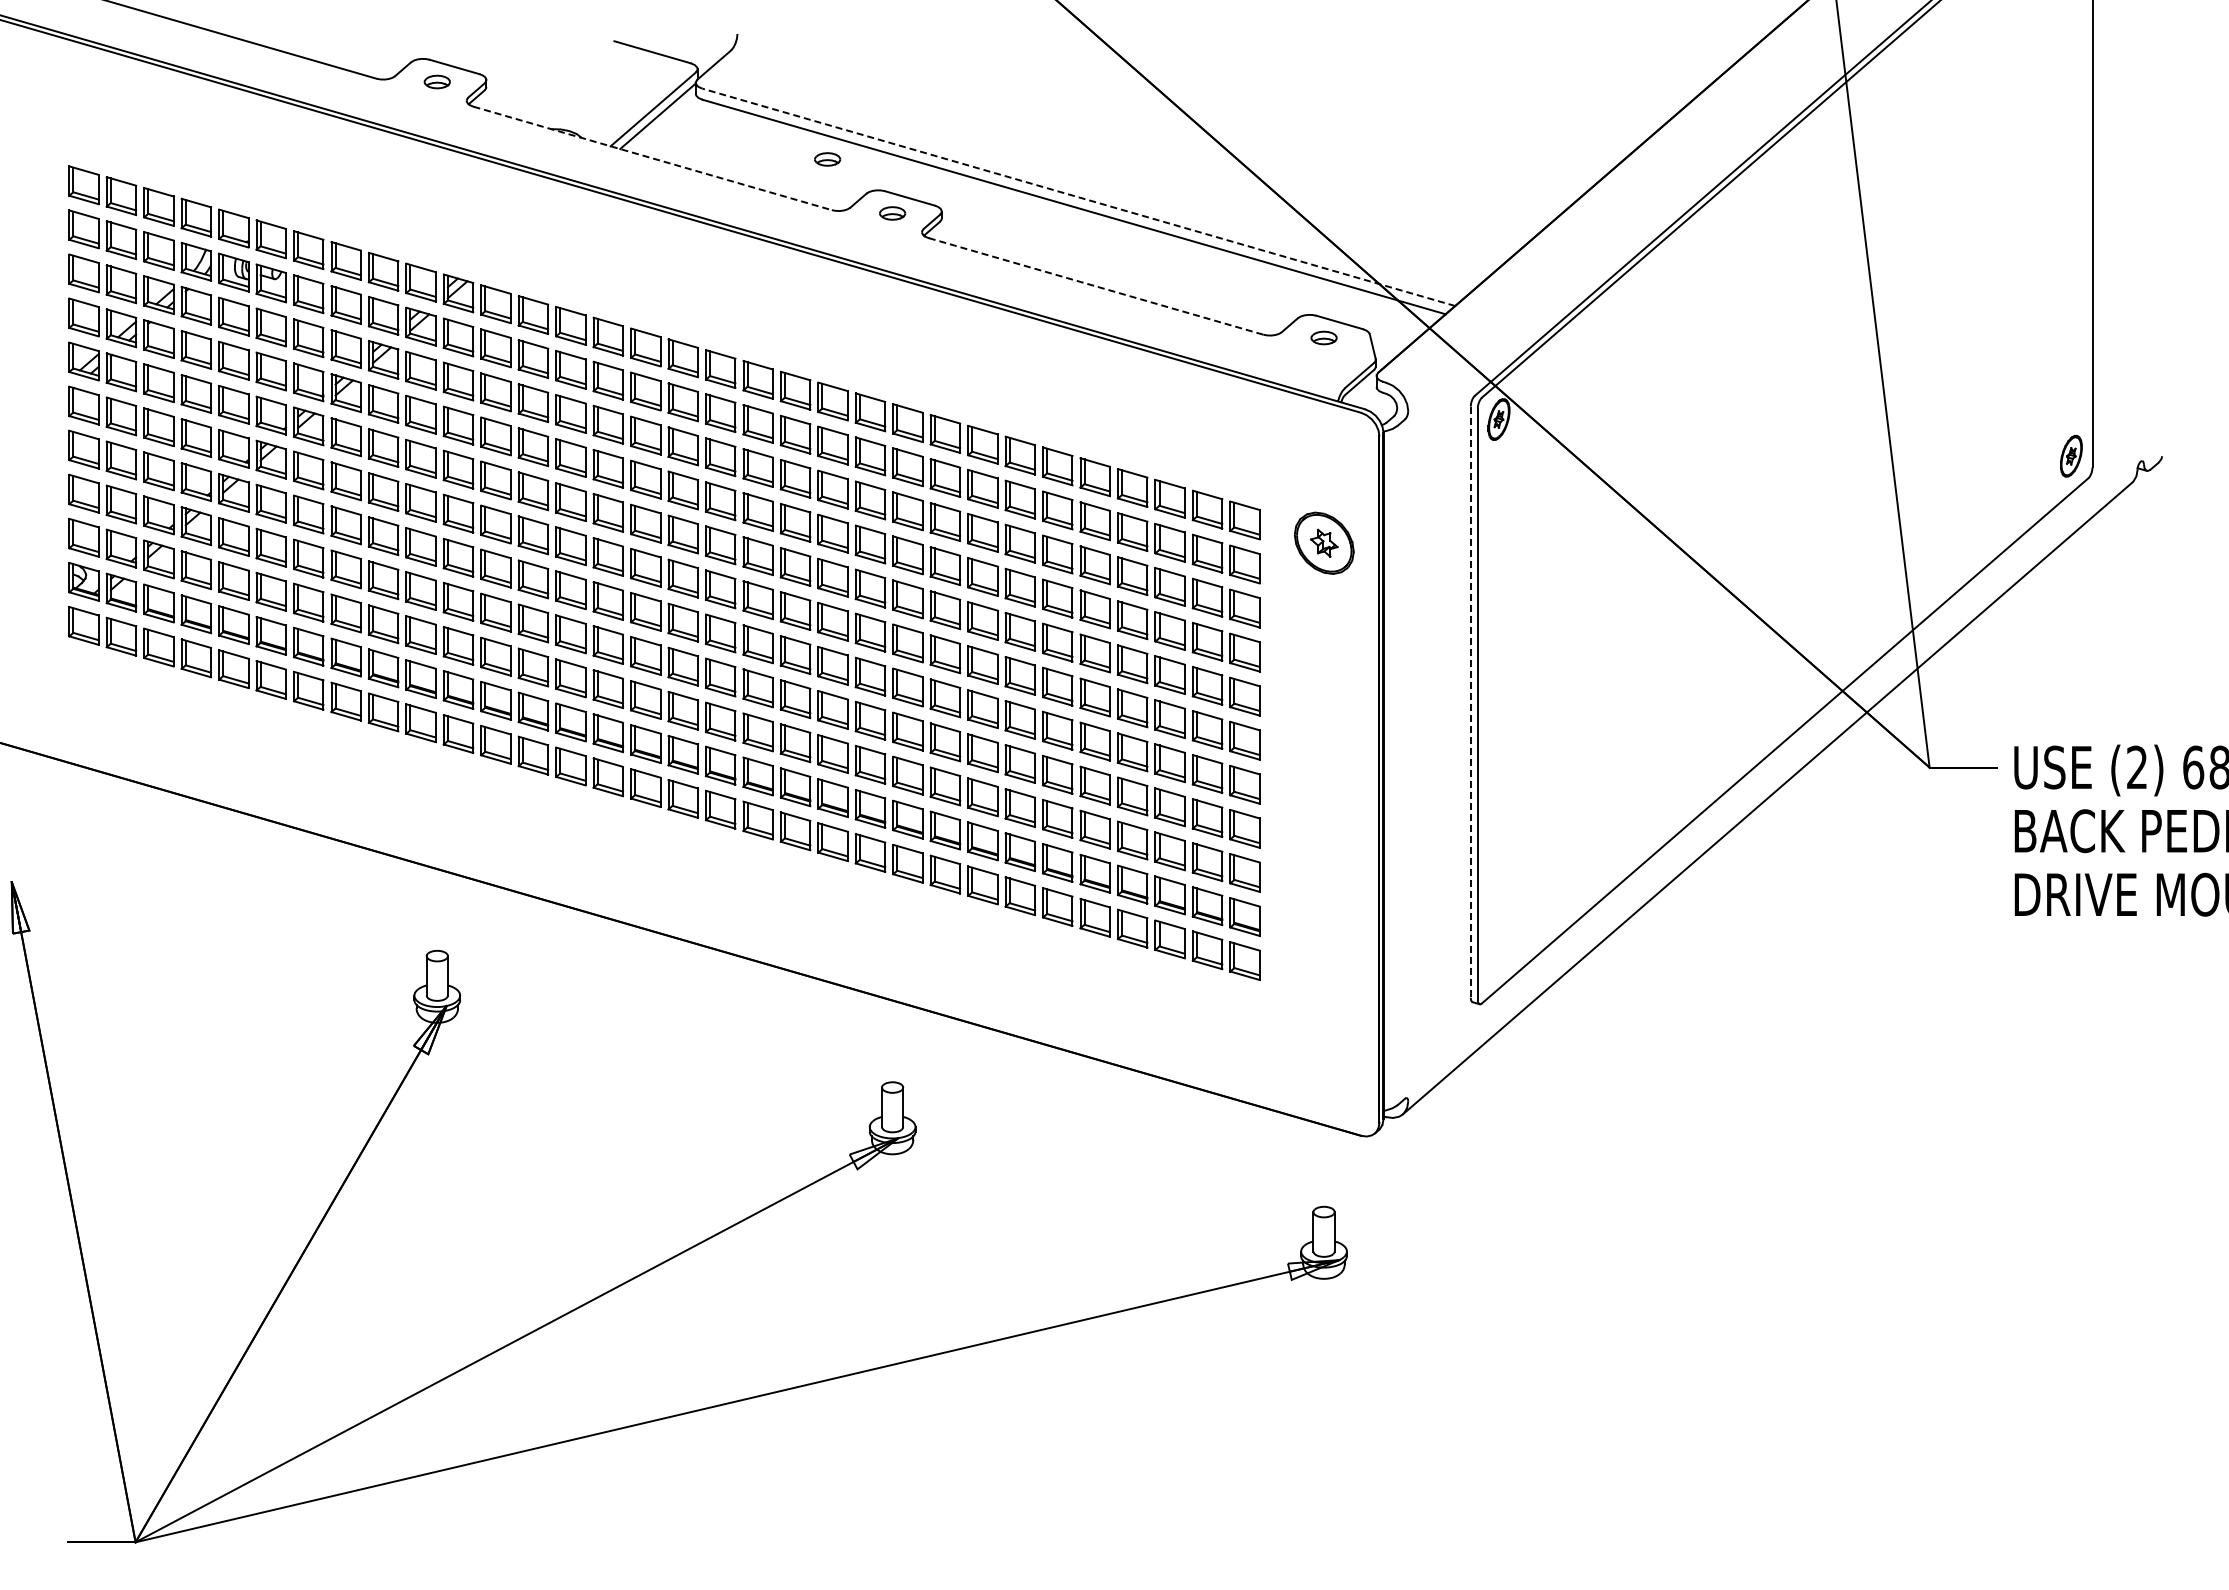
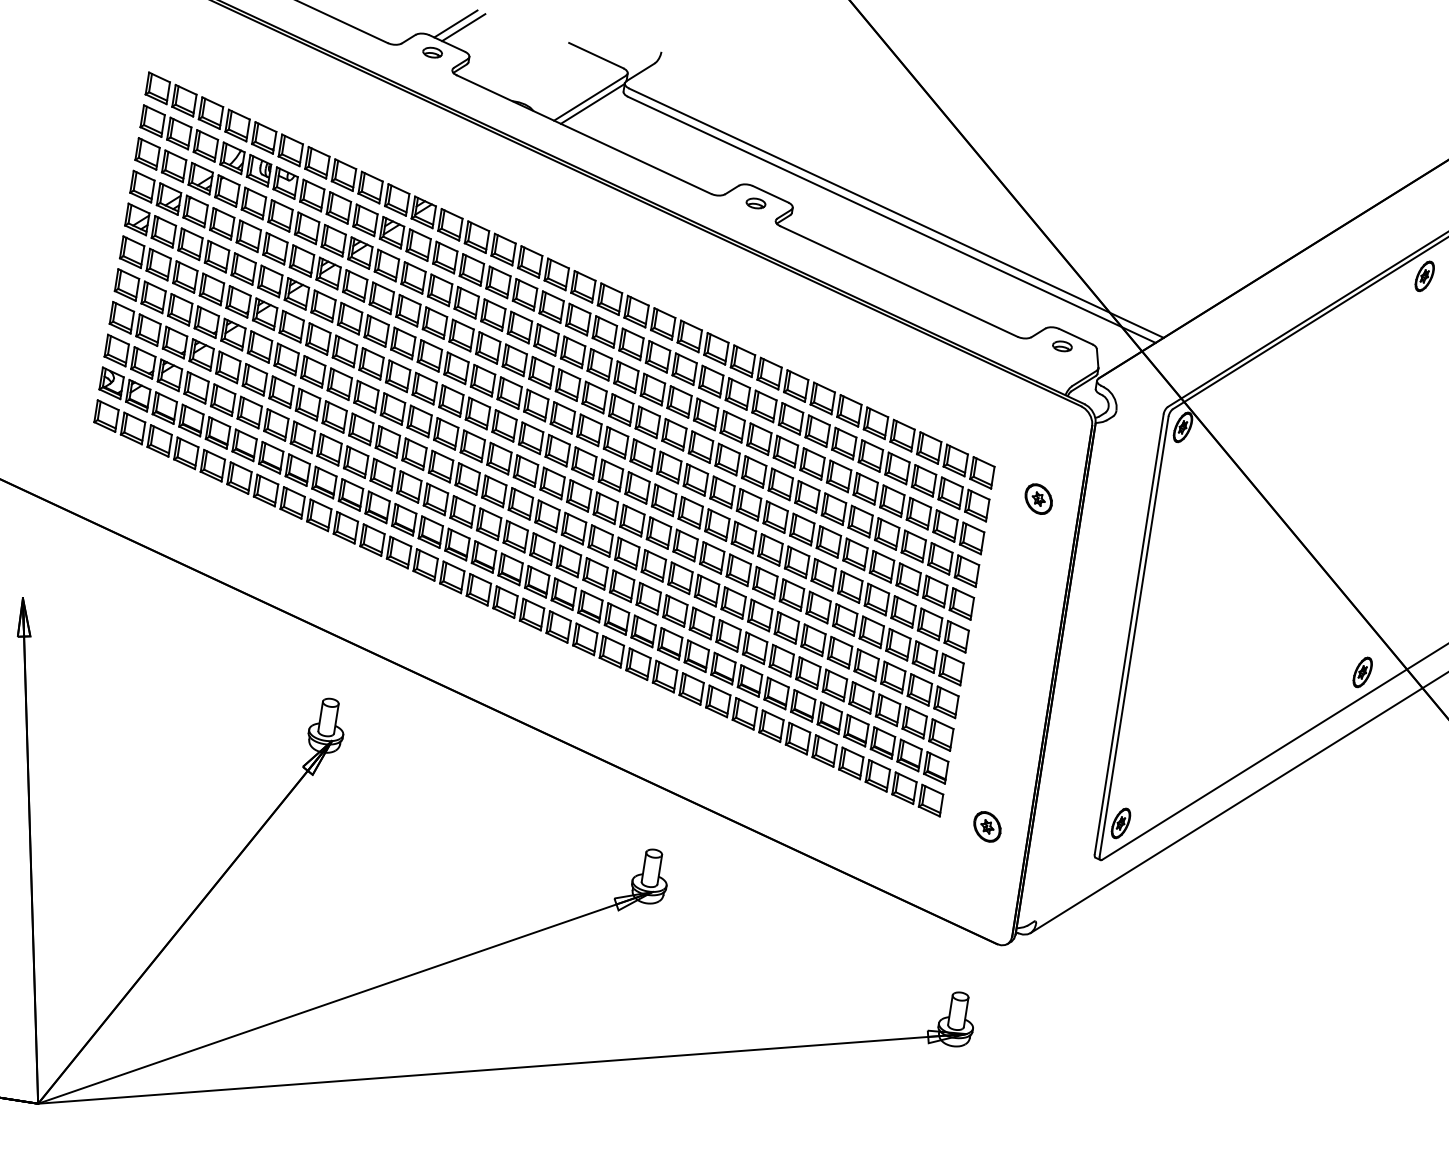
line: (461, 39) -> (455, 23), added
line: (472, 42) -> (463, 27), added
line: (652, 158) -> (583, 134), dashed -> solid
part: (827, 159) -> (713, 155), removed
part: (1784, 171) -> (1424, 276), added
line: (1078, 197) -> (896, 213), dashed -> solid
line: (1096, 286) -> (899, 281), dashed -> solid
part: (1324, 543) -> (1038, 499), size x0.62
line: (1470, 702) -> (1128, 634), dashed -> solid
part: (1784, 703) -> (1362, 671), added
part: (1498, 951) -> (1120, 823), added
part: (1324, 983) -> (987, 826), added

